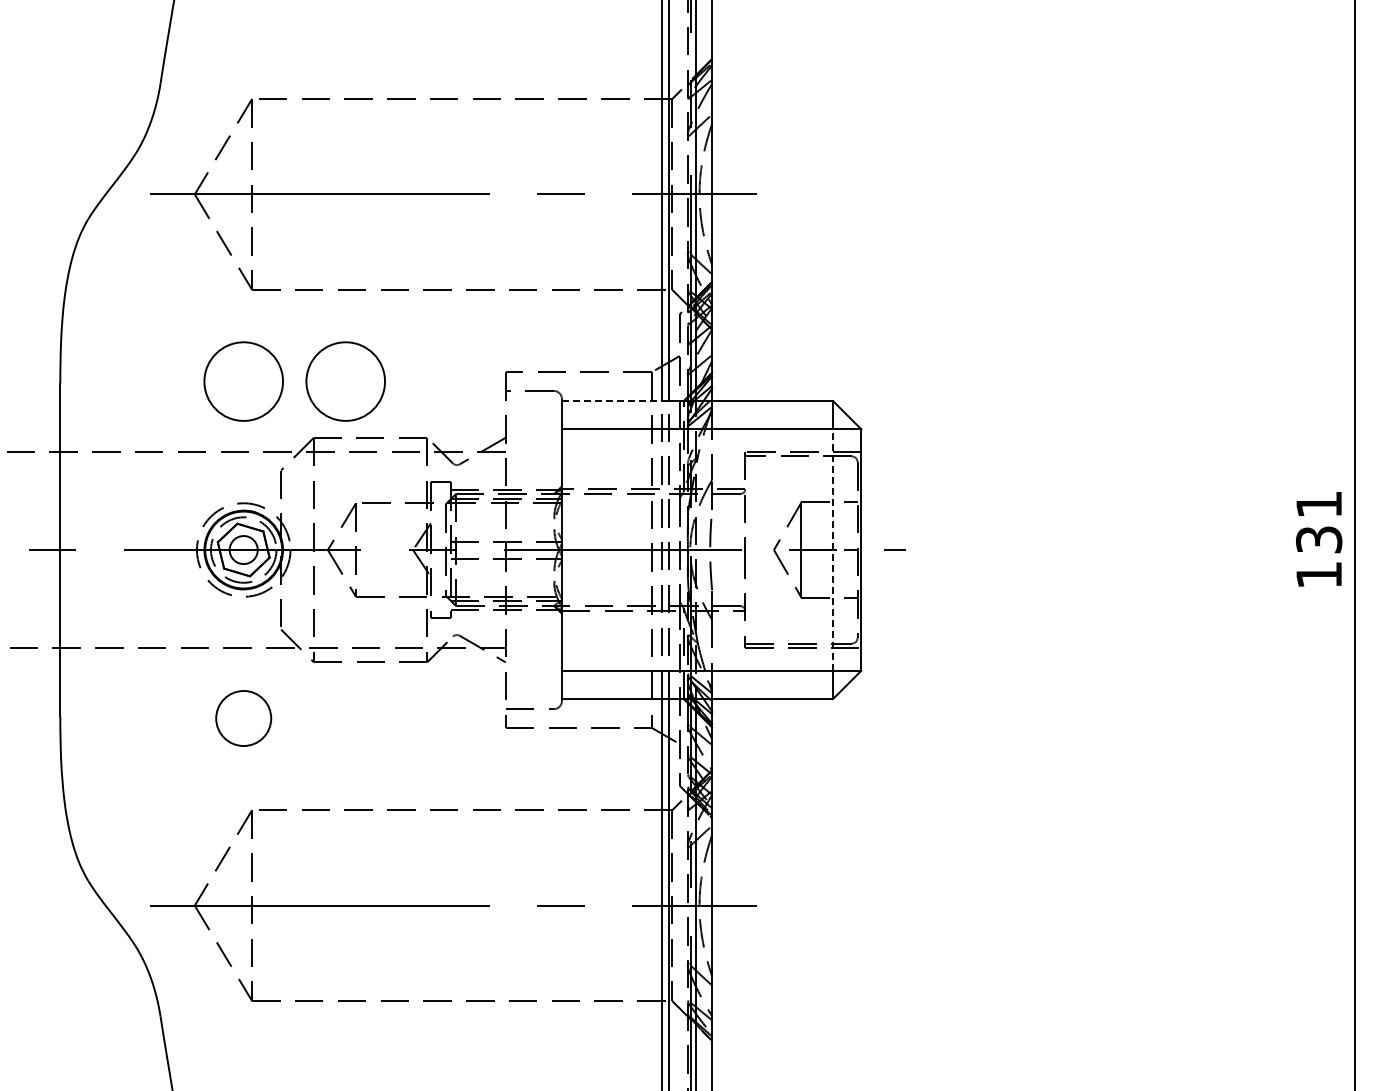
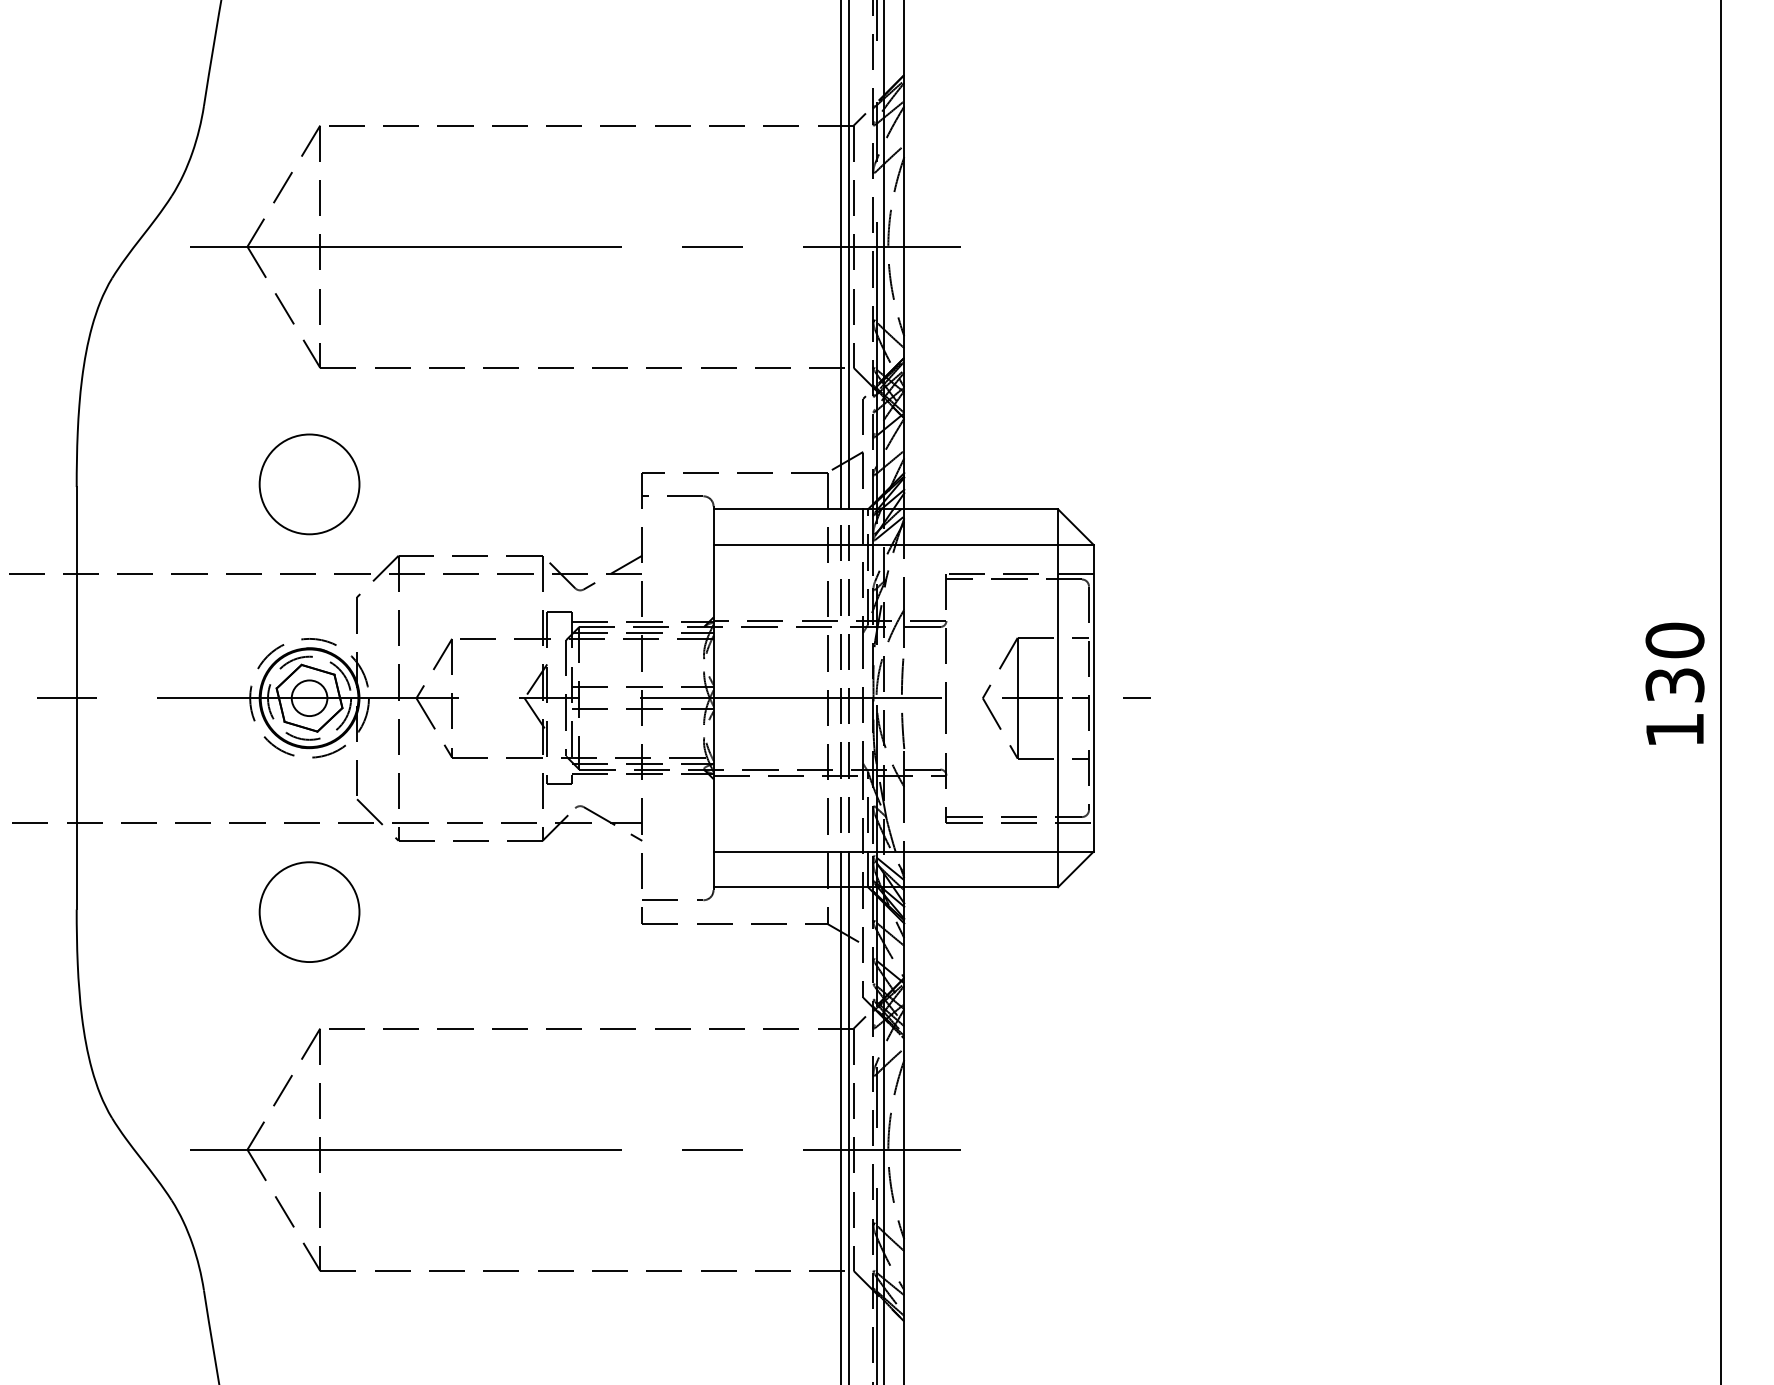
circle: (345, 381) -> (438, 484), removed
line: (612, 401) -> (777, 509), dashed -> solid
text: (1319, 504) -> (1675, 640), 131 -> 130
line: (833, 550) -> (1058, 698), dashed -> solid
circle: (243, 718) -> (309, 912), size x1.43

